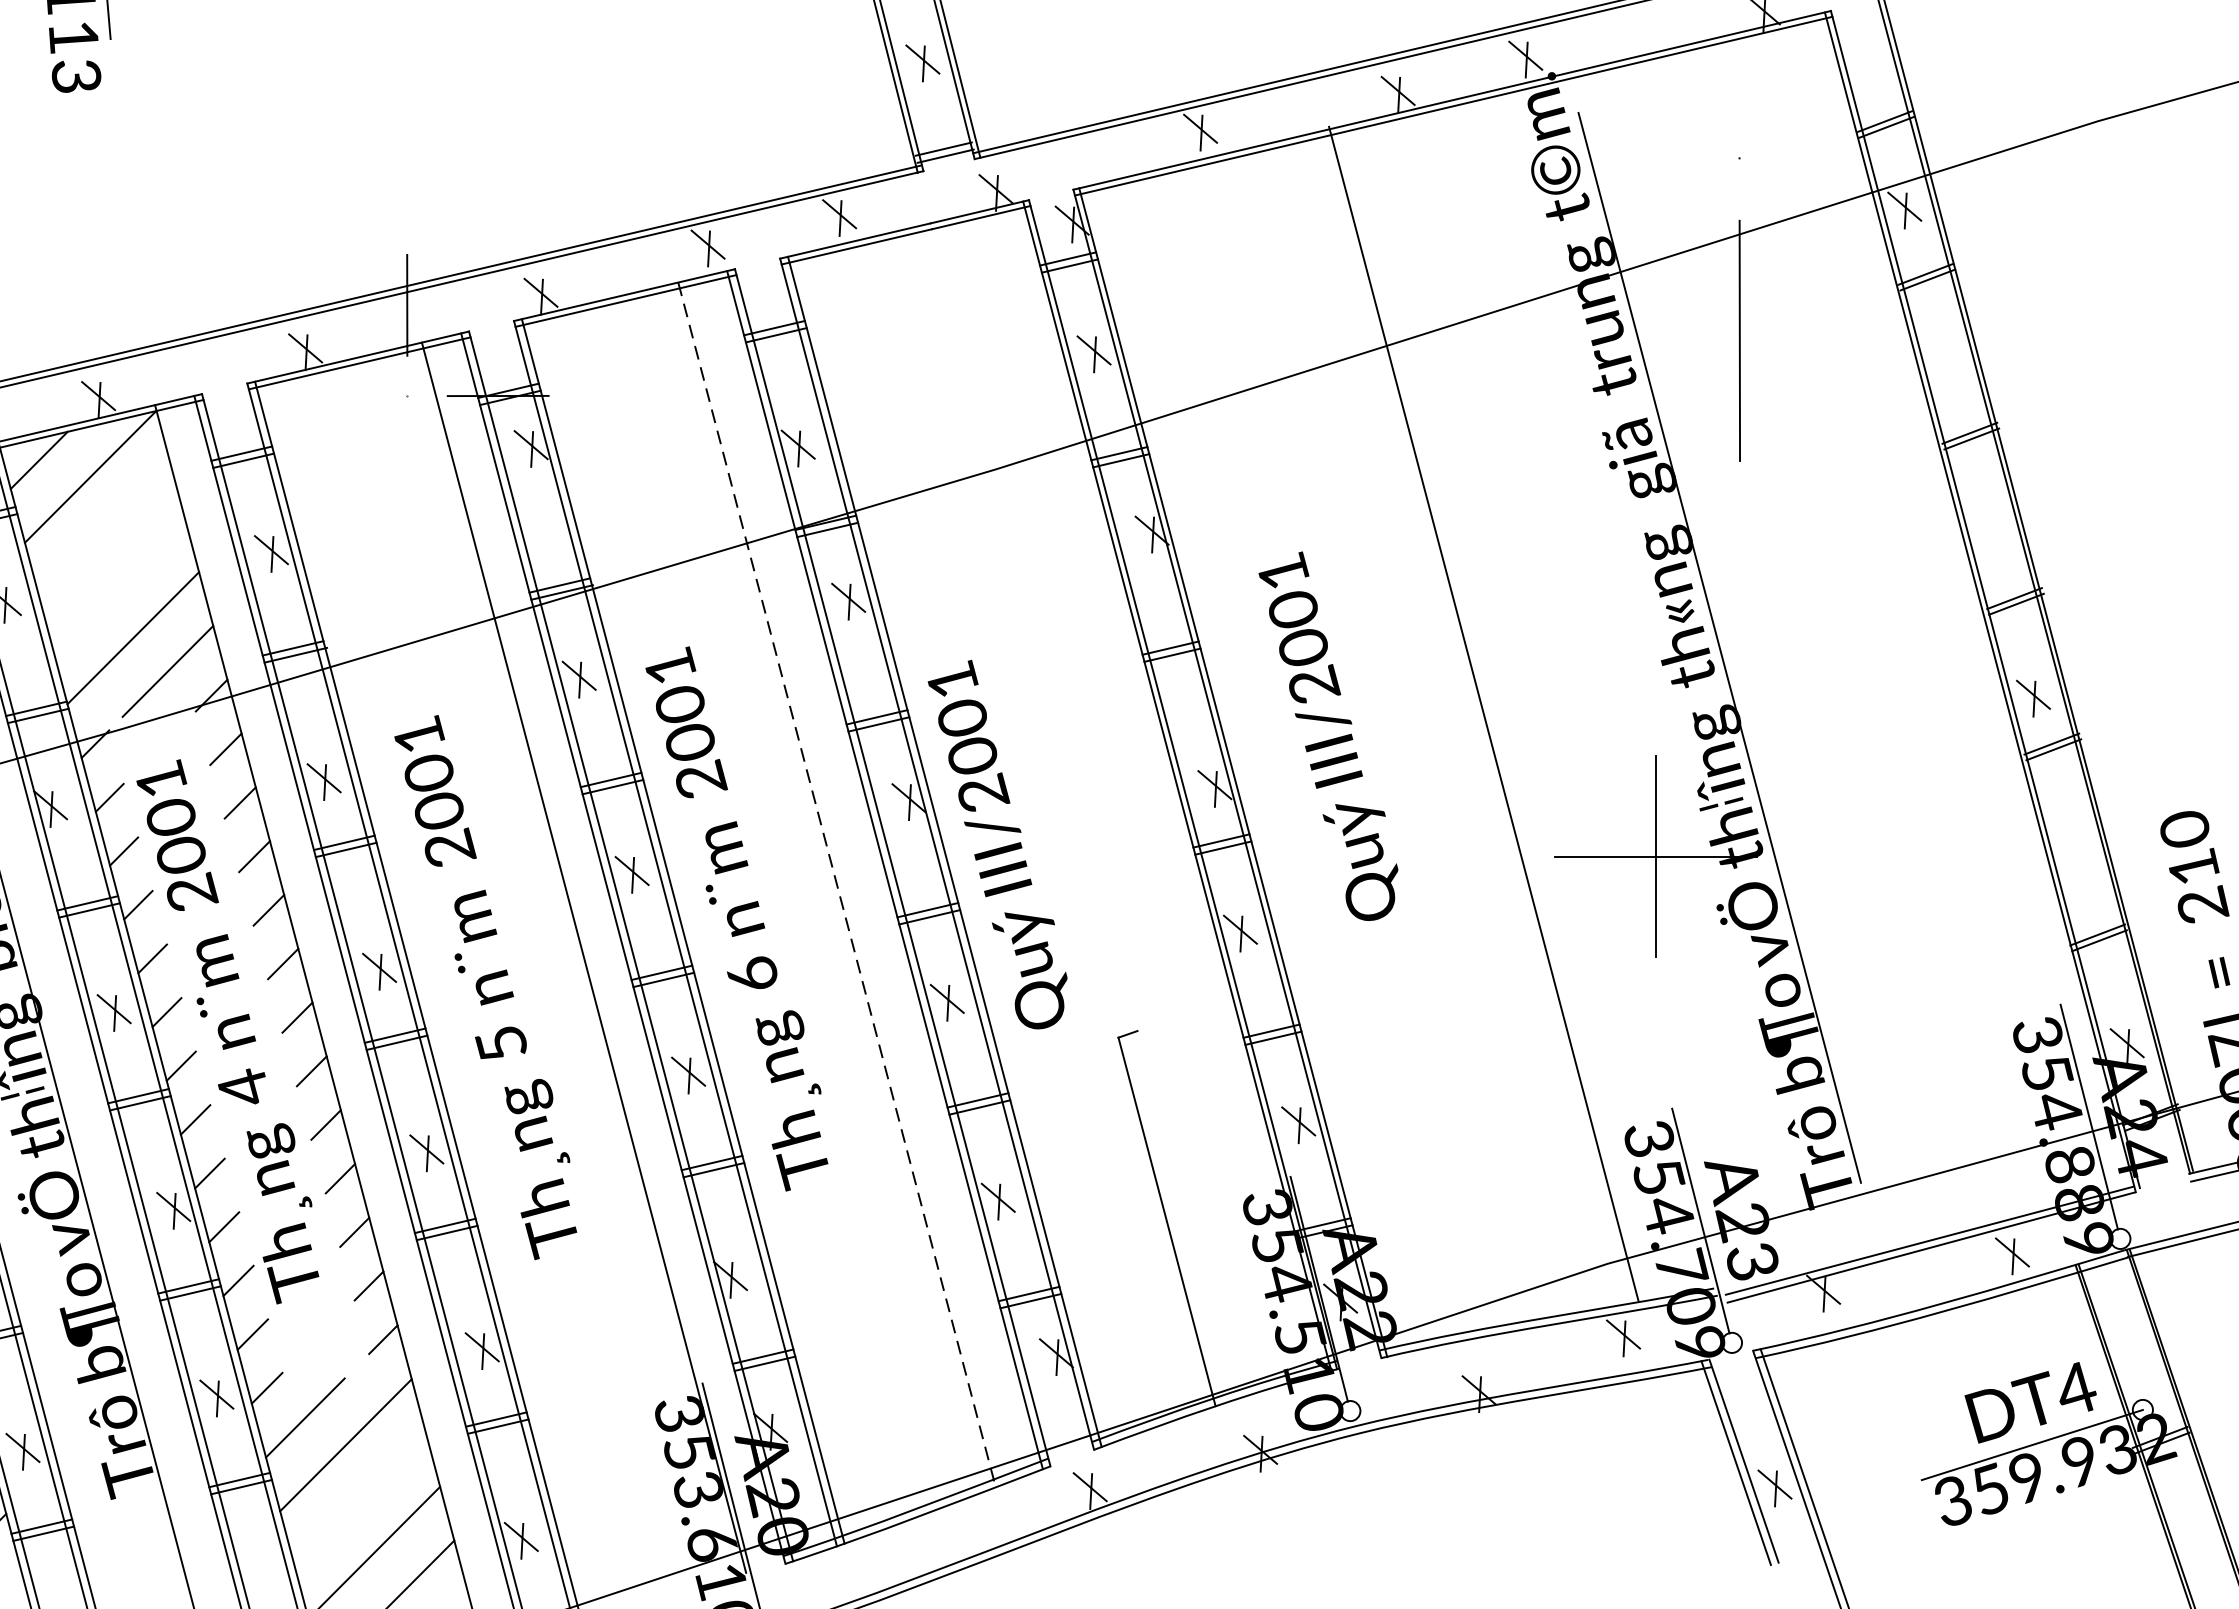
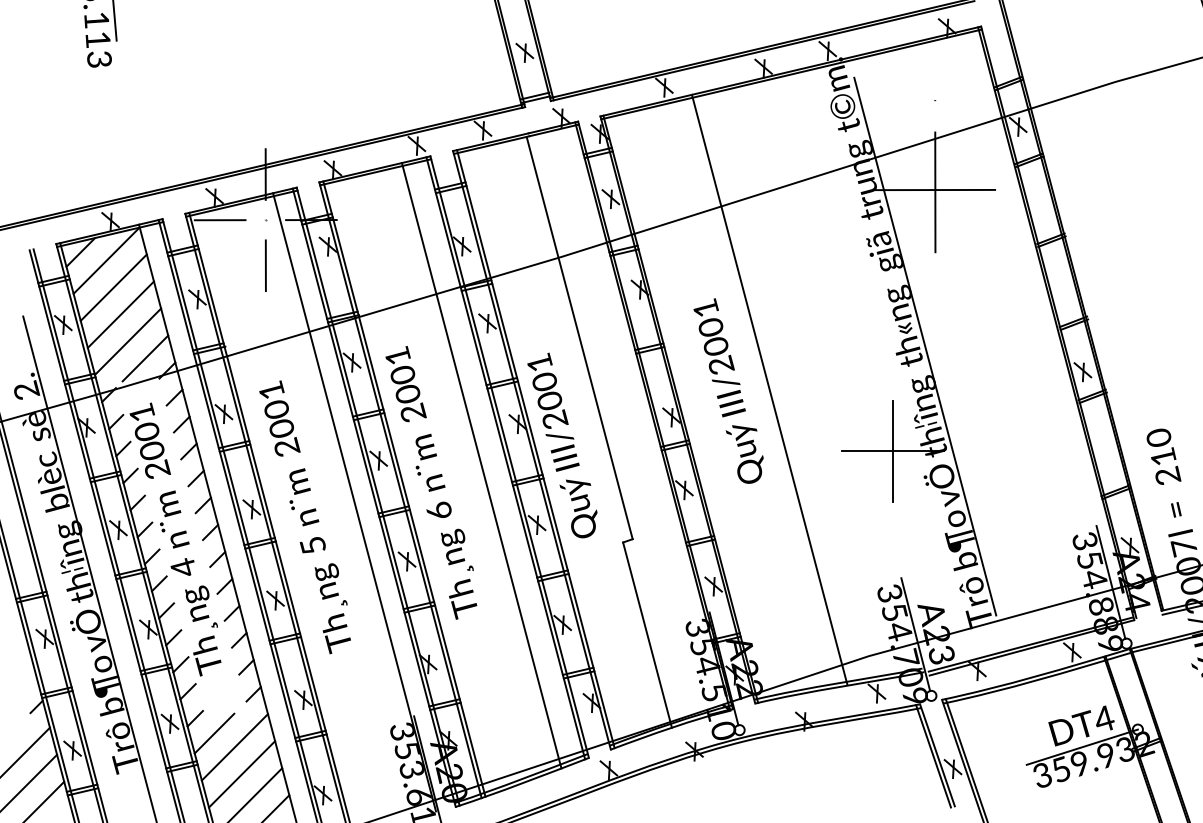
line: (1744, 335) -> (937, 189), added
line: (315, 396) -> (219, 220), added
line: (406, 486) -> (265, 265), added
line: (104, 530) -> (113, 287), added
line: (118, 583) -> (120, 314), added
line: (1031, 631) -> (579, 338), added
line: (1483, 713) -> (769, 389), moved
line: (836, 886) -> (481, 466), dashed -> solid
line: (359, 1499) -> (241, 774), added

